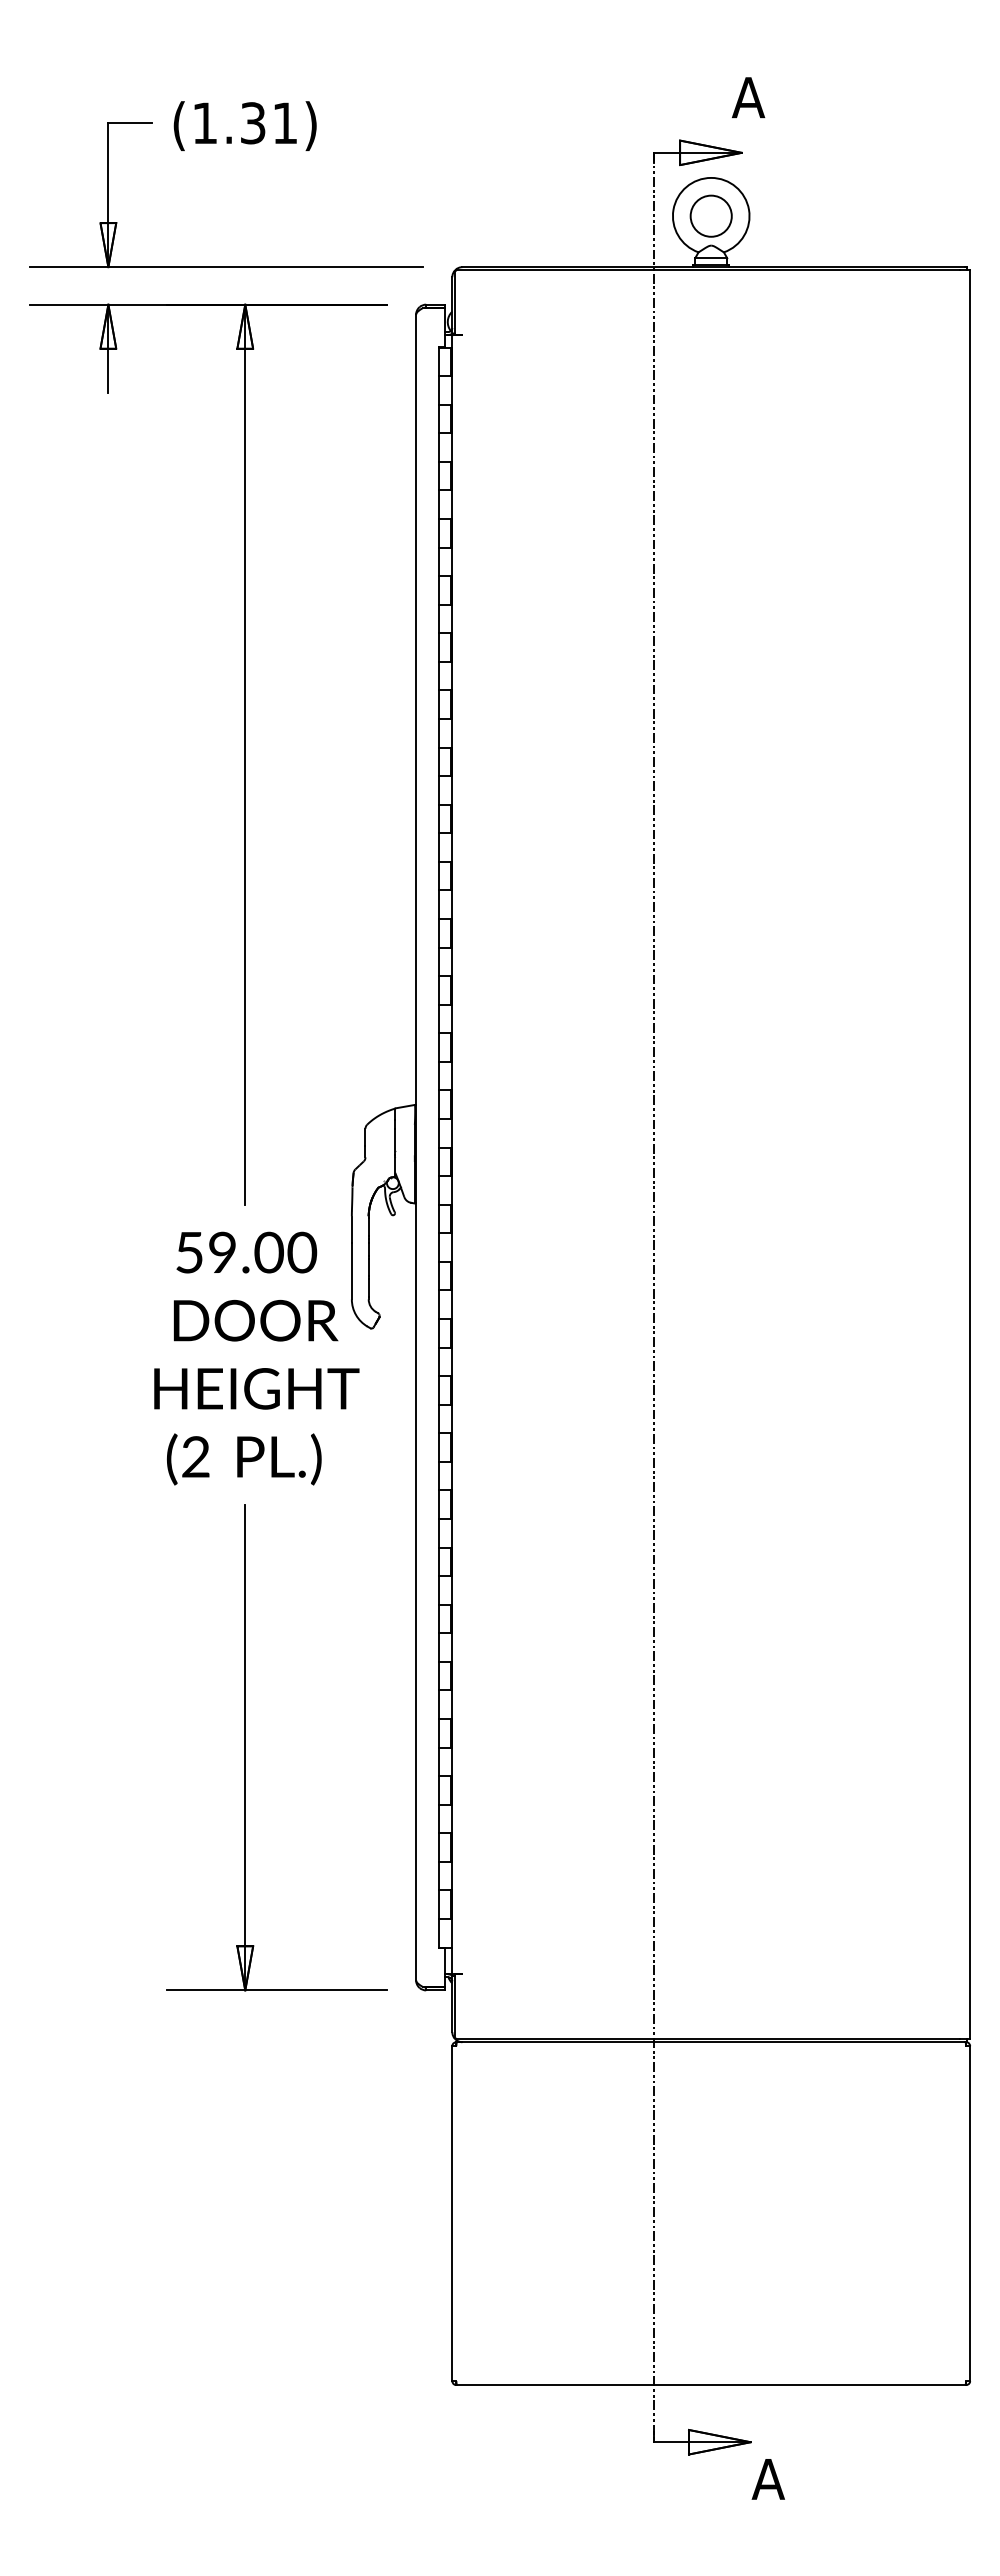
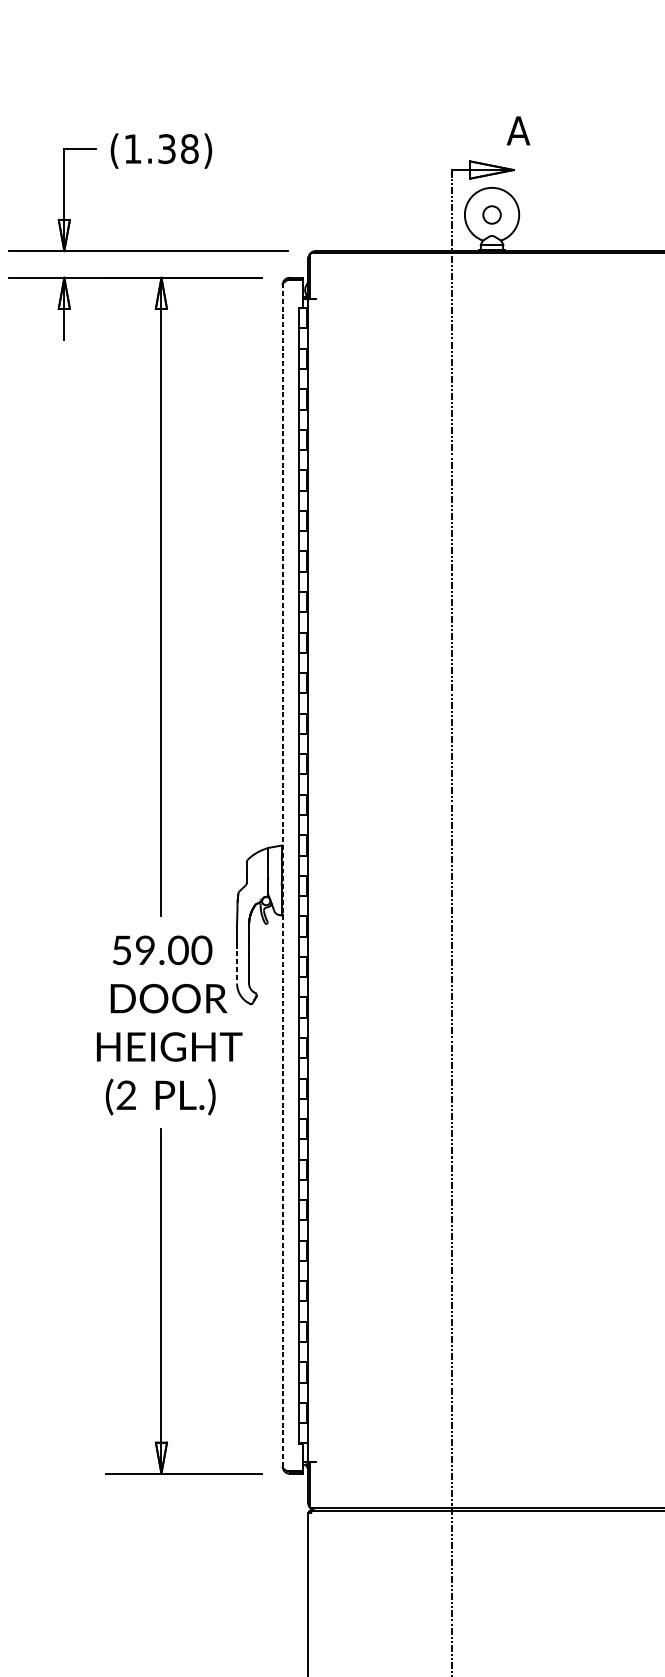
text: (284, 123) -> (189, 149), (1.31) -> (1.38)
circle: (710, 215) -> (491, 214), size x0.6
line: (416, 1147) -> (282, 875), solid -> dashed
line: (351, 1271) -> (236, 963), solid -> dashed

